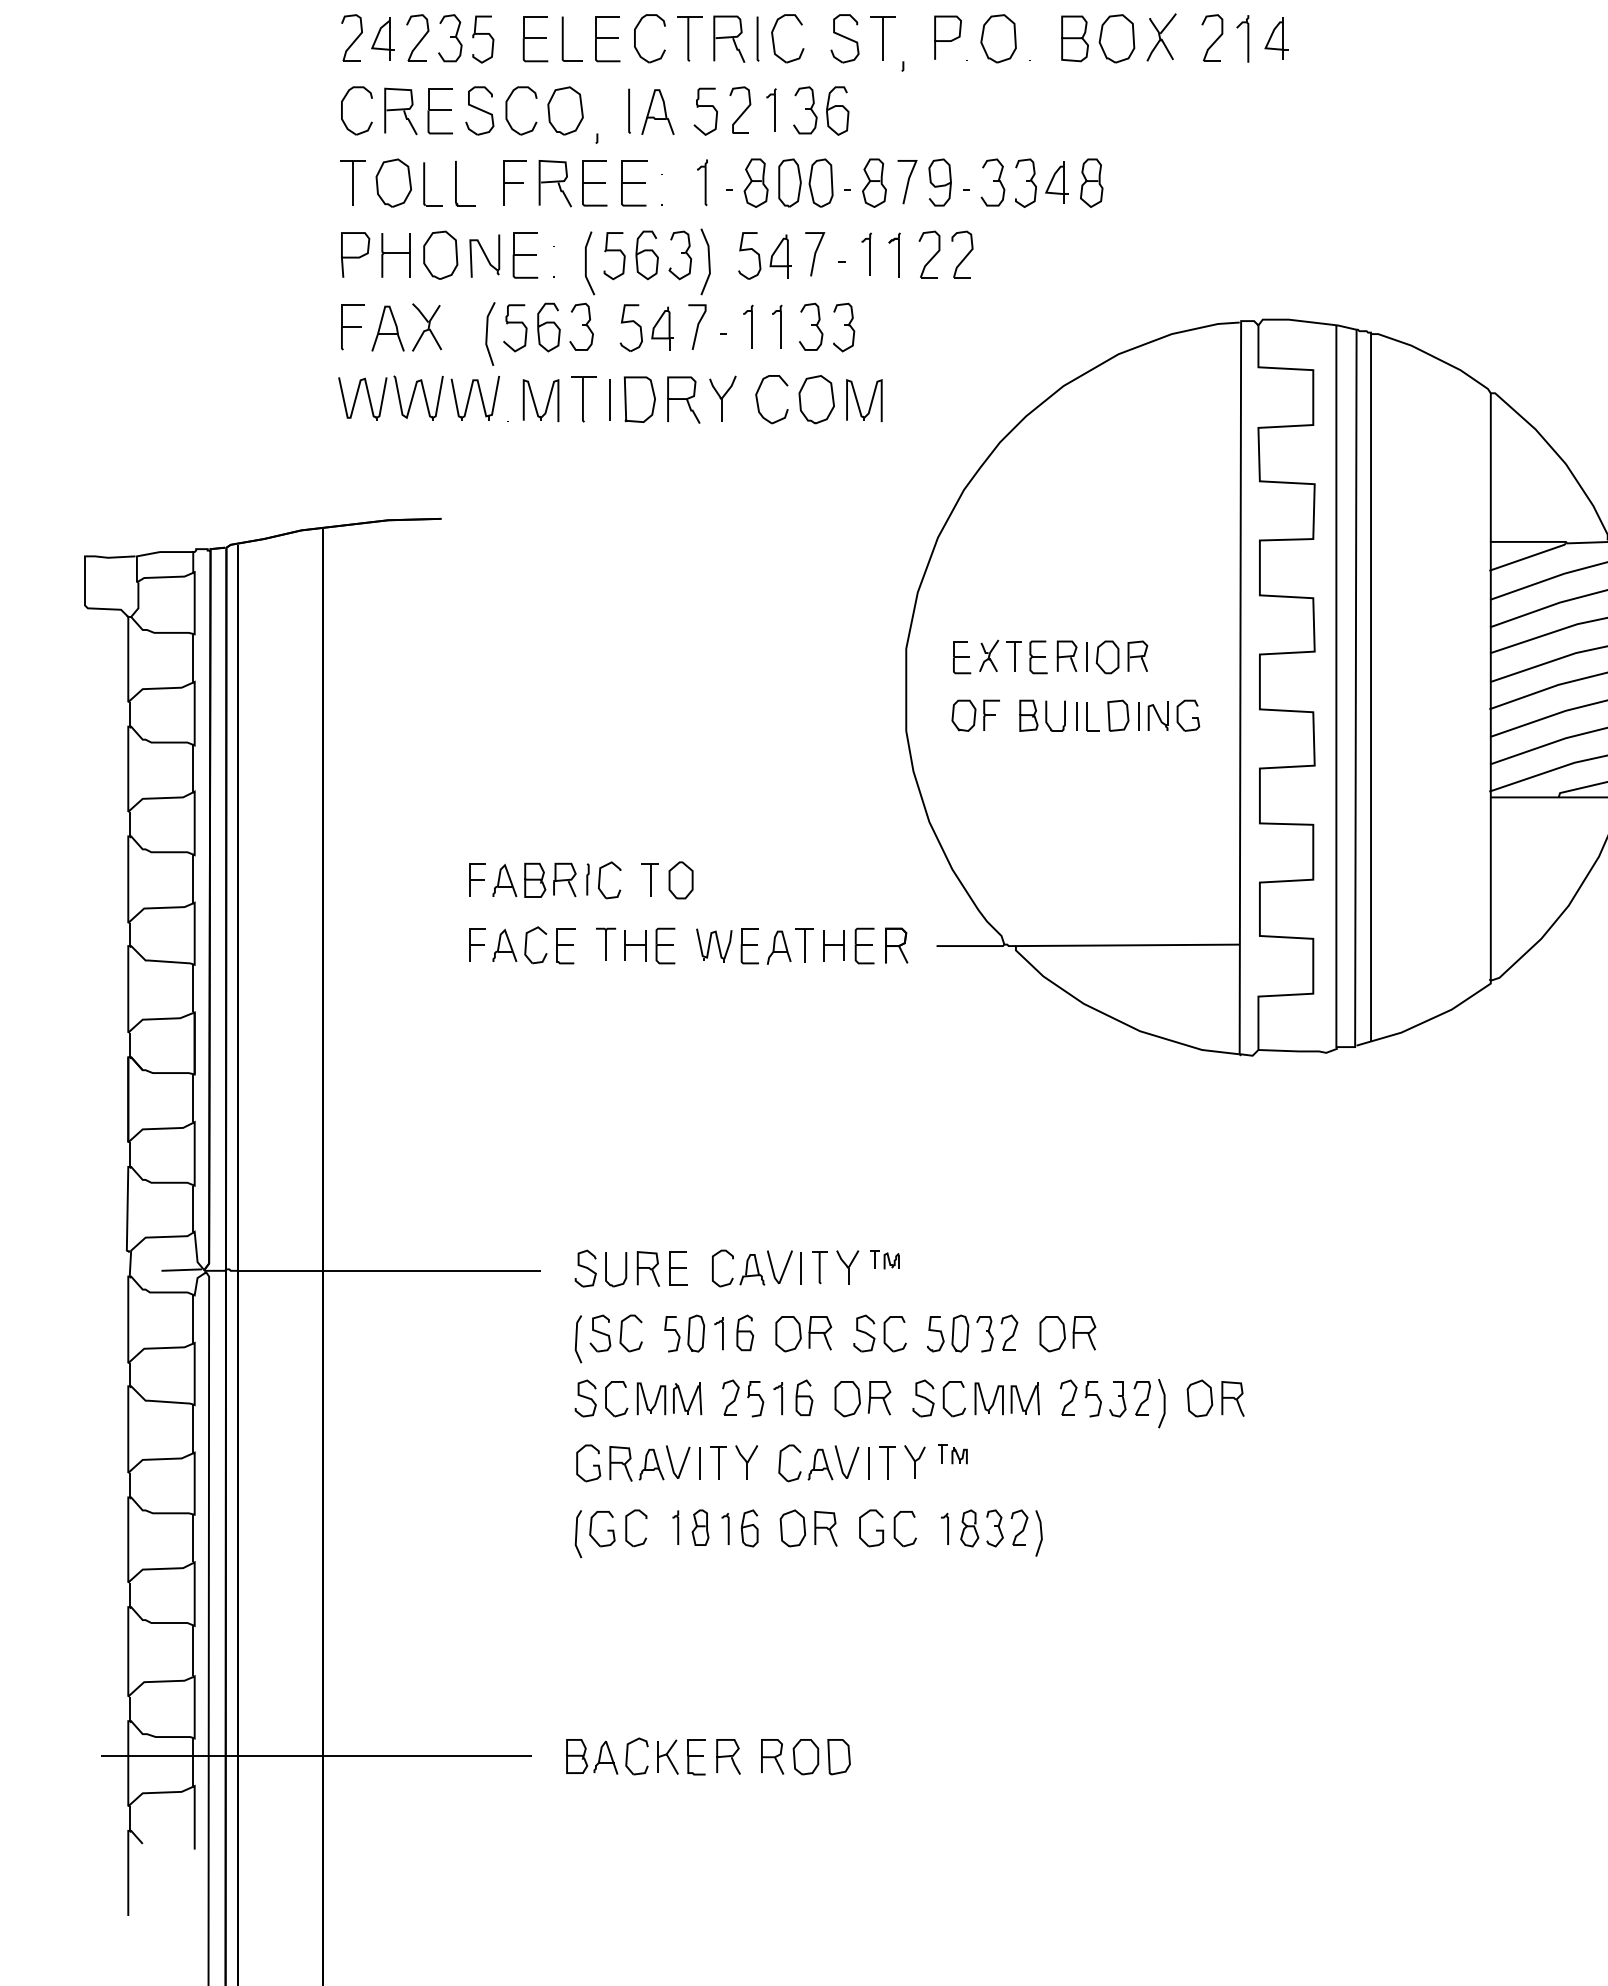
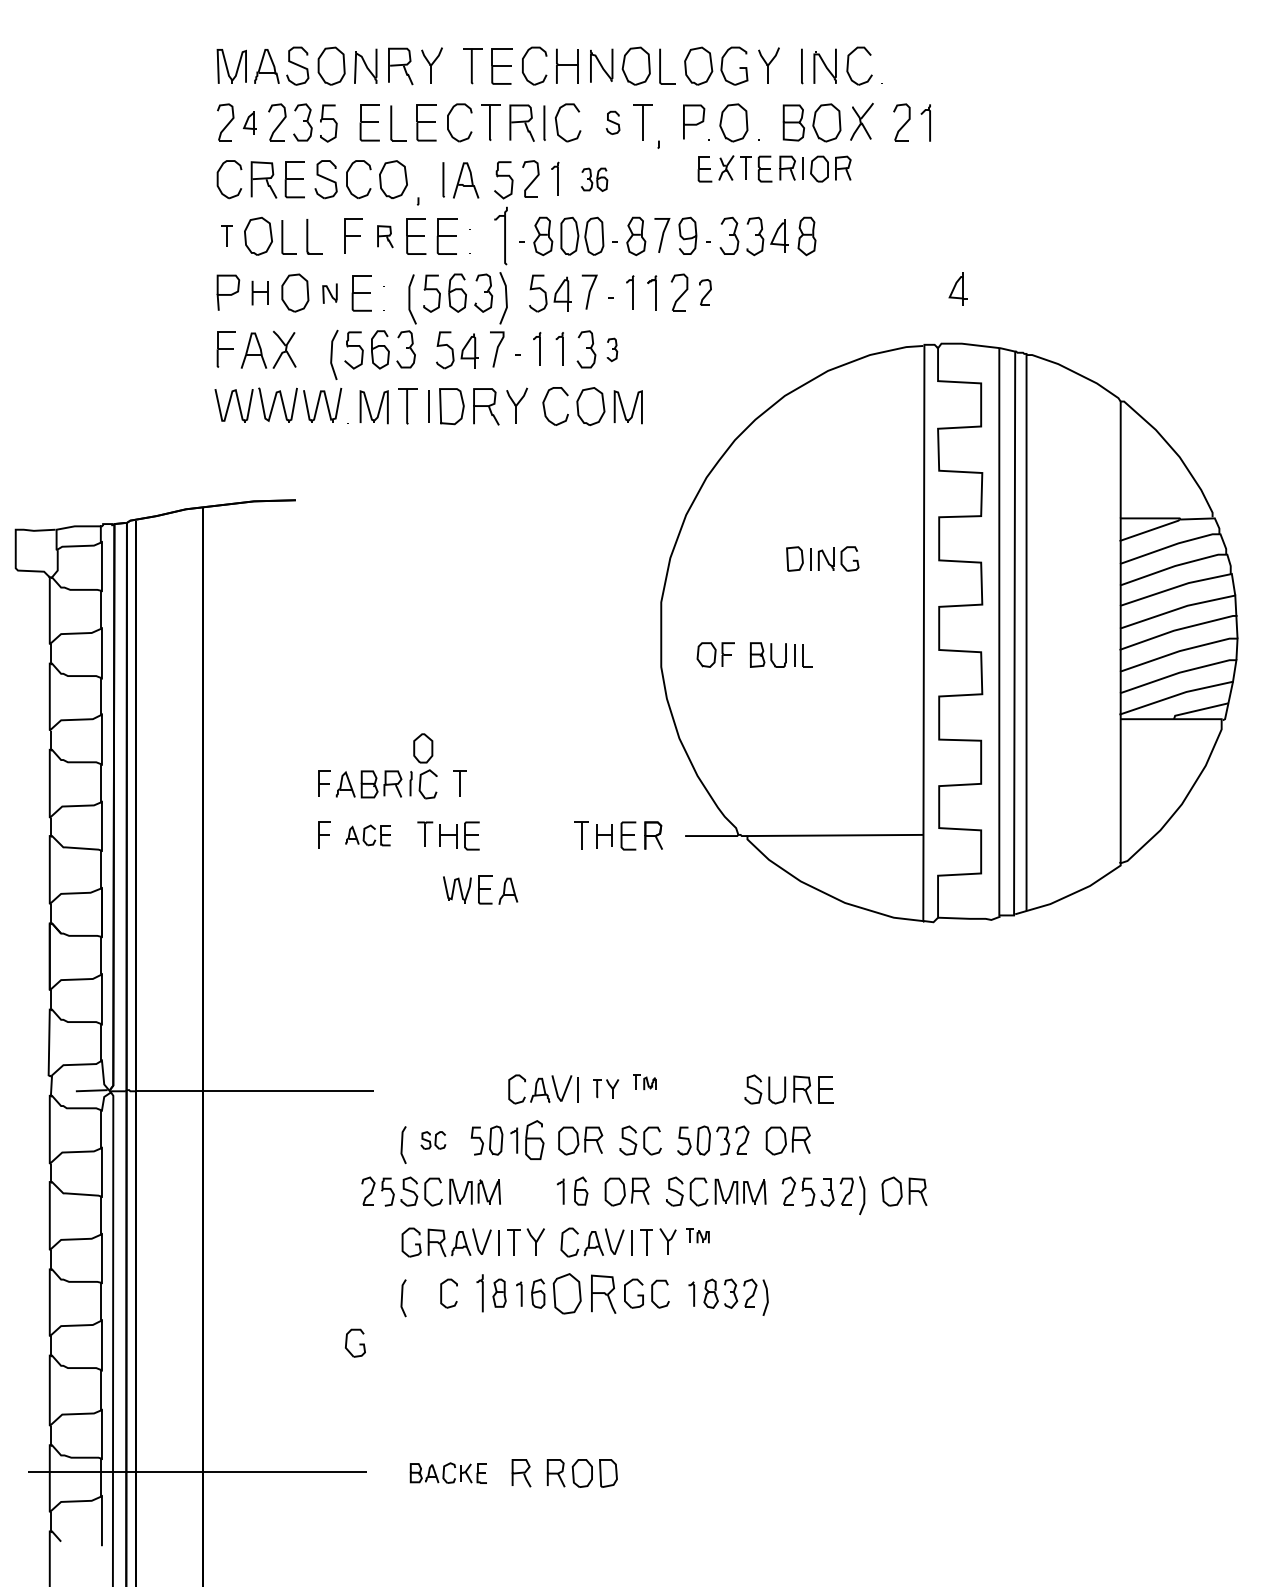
part: (1275, 36) -> (957, 288), moved
part: (382, 38) -> (249, 122), size x0.7
part: (844, 38) -> (612, 122), size x0.6
part: (821, 110) -> (594, 179), size x0.6
part: (353, 182) -> (226, 235), size x0.6
part: (701, 182) -> (500, 235), size x1.6
part: (555, 183) -> (385, 236), size x0.6
part: (395, 254) -> (259, 292), size x0.7
part: (962, 254) -> (705, 292), size x0.7
part: (484, 255) -> (329, 293), size x0.6
part: (844, 327) -> (612, 349), size x0.6
part: (1050, 656) -> (774, 168), moved
part: (1153, 715) -> (822, 558), moved
part: (681, 880) -> (423, 748), moved
part: (532, 945) -> (367, 835), size x0.7
part: (743, 945) -> (480, 889), moved
part: (836, 1267) -> (606, 1088), size x0.7
part: (630, 1268) -> (788, 1089), moved
part: (744, 1332) -> (534, 1139), size x1.4
part: (616, 1333) -> (433, 1140), size x0.6
part: (742, 1398) -> (377, 1191), moved
part: (675, 1526) -> (479, 1292), size x1.4
part: (602, 1528) -> (355, 1342), moved
part: (808, 1528) -> (584, 1293), size x1.4
part: (635, 1757) -> (448, 1473), size x0.7

